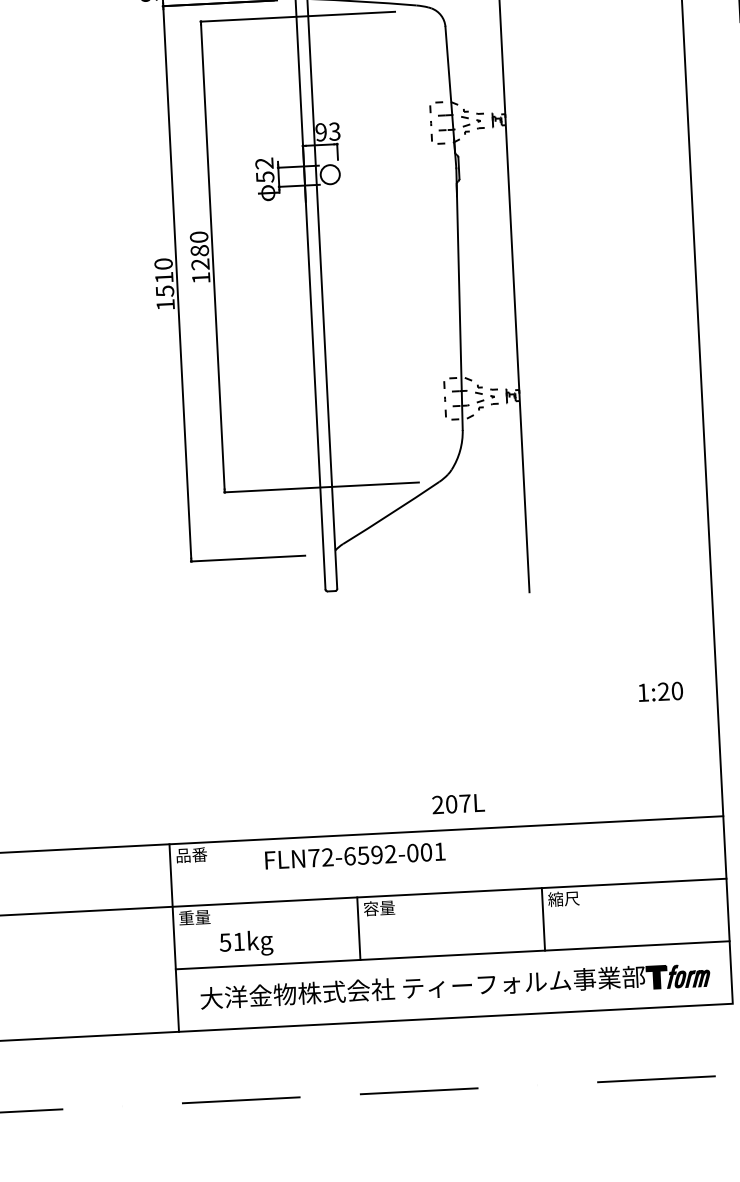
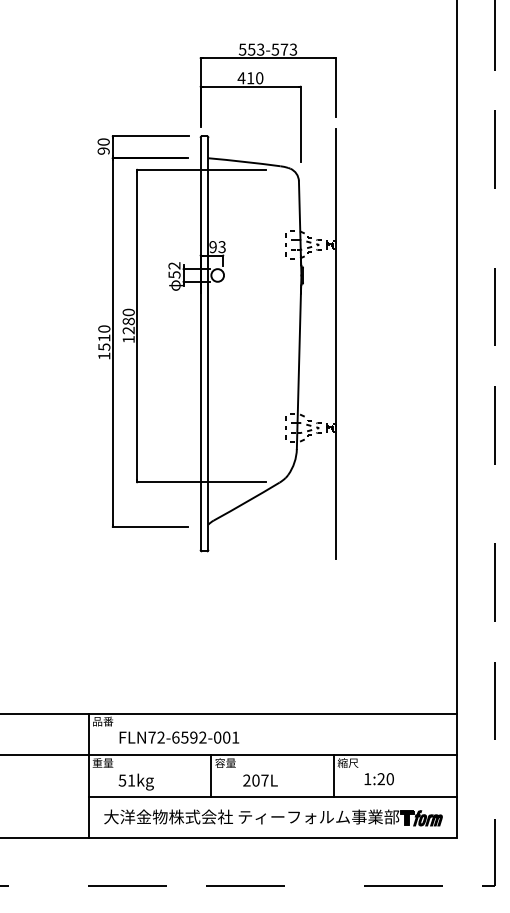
text: (659, 692) -> (378, 779), moved
text: (458, 803) -> (260, 780), moved
text: (355, 855) -> (179, 737), moved

